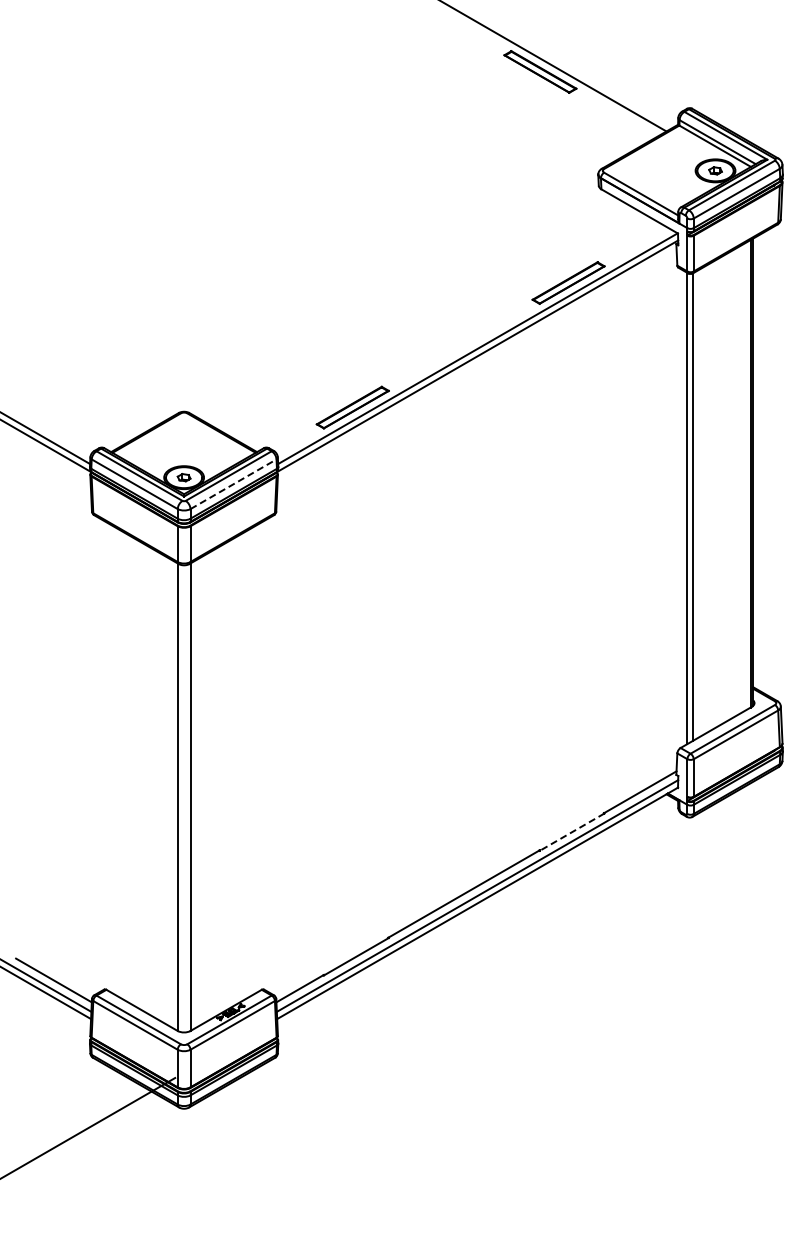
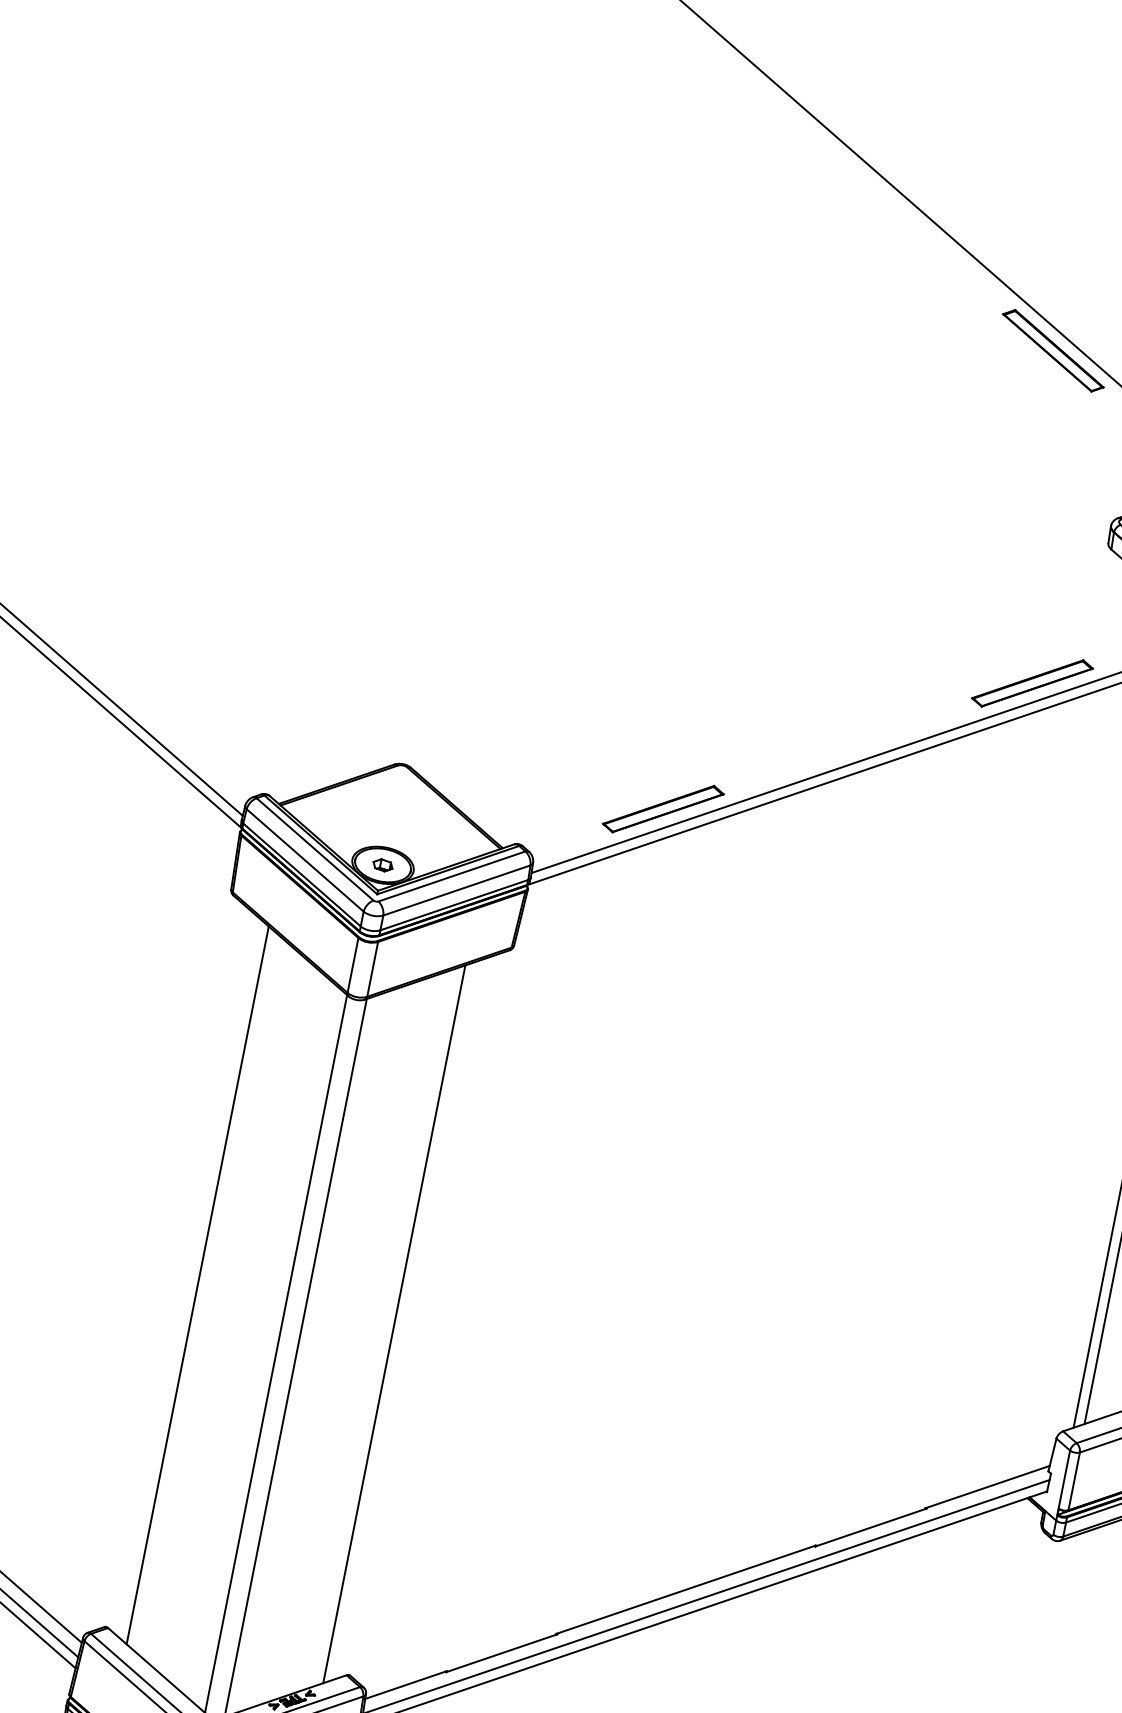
line: (233, 484) -> (456, 890), dashed -> solid
line: (120, 763) -> (198, 1284), added
line: (248, 763) -> (394, 1323), added
line: (572, 832) -> (871, 1528), dashed -> solid

